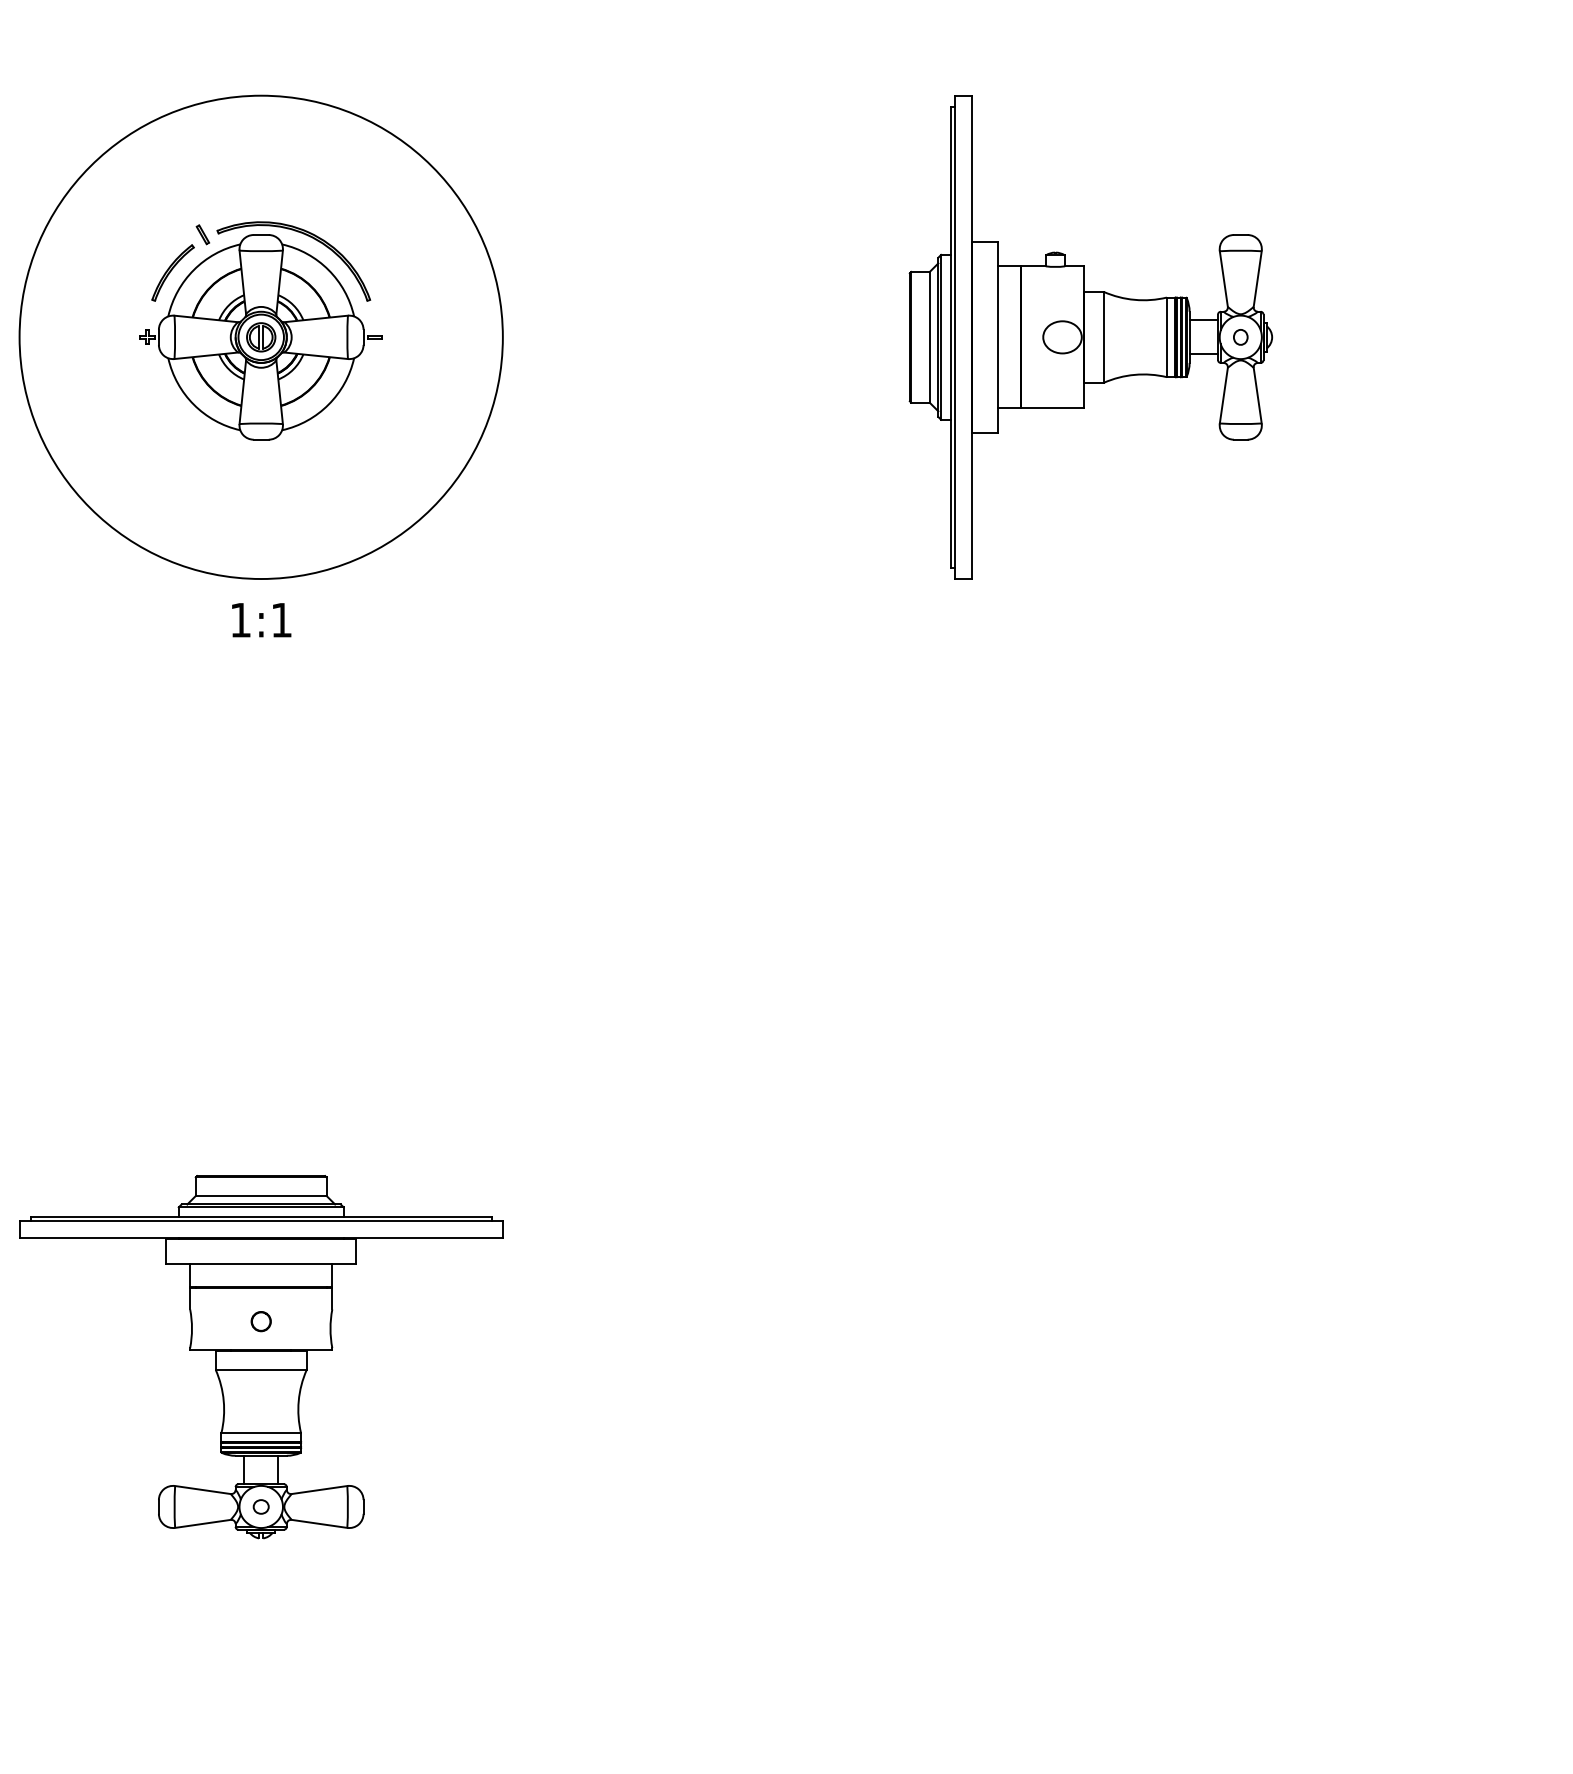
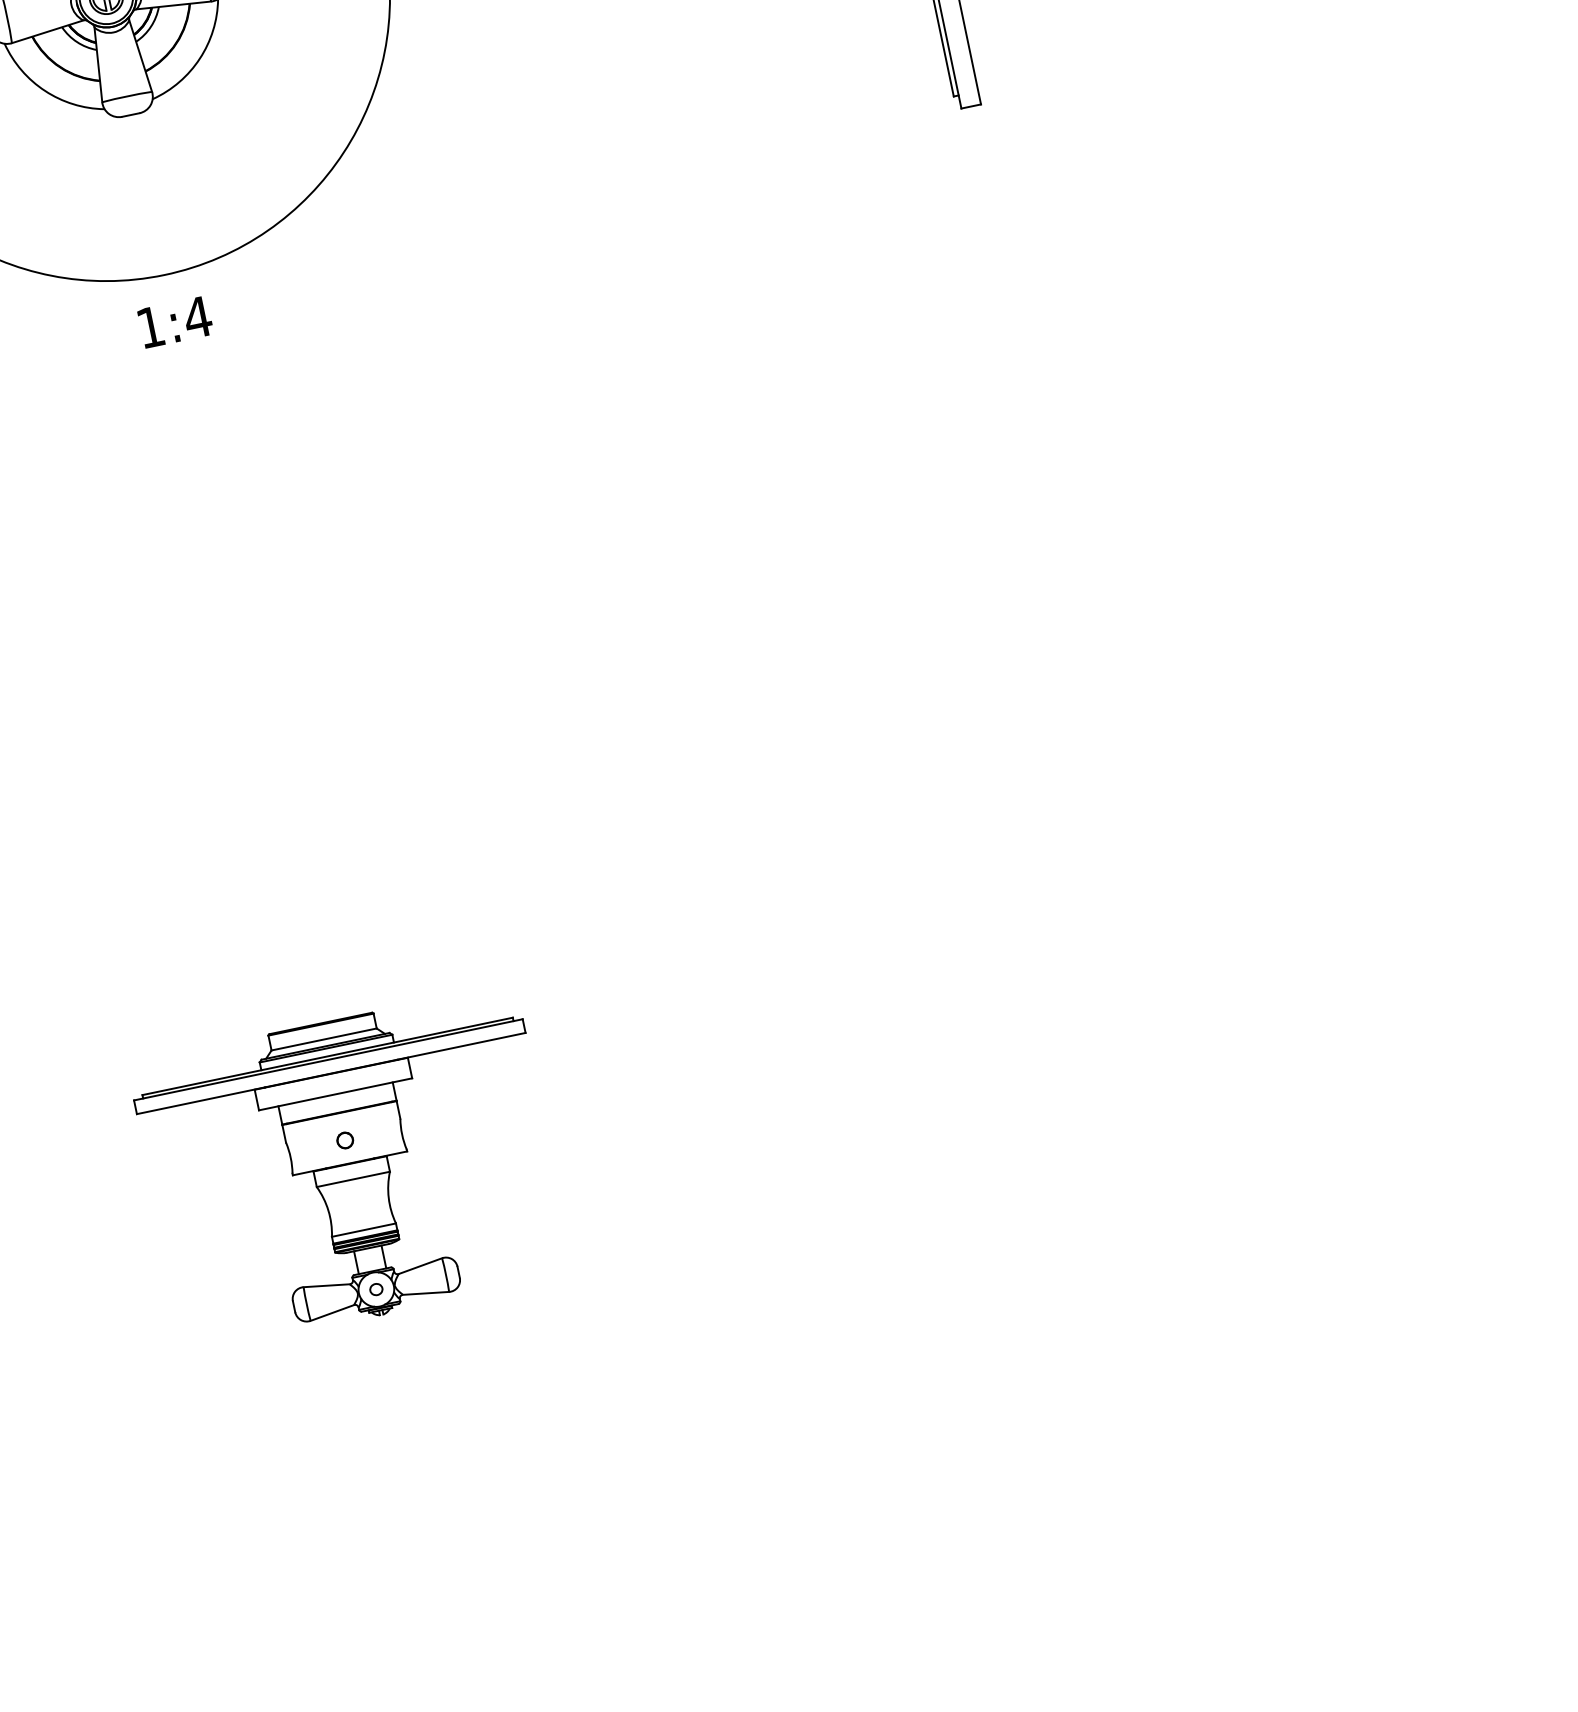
text: (281, 620) -> (197, 317), 1:1 -> 1:4
part: (261, 1357) -> (351, 1169), size x0.7

